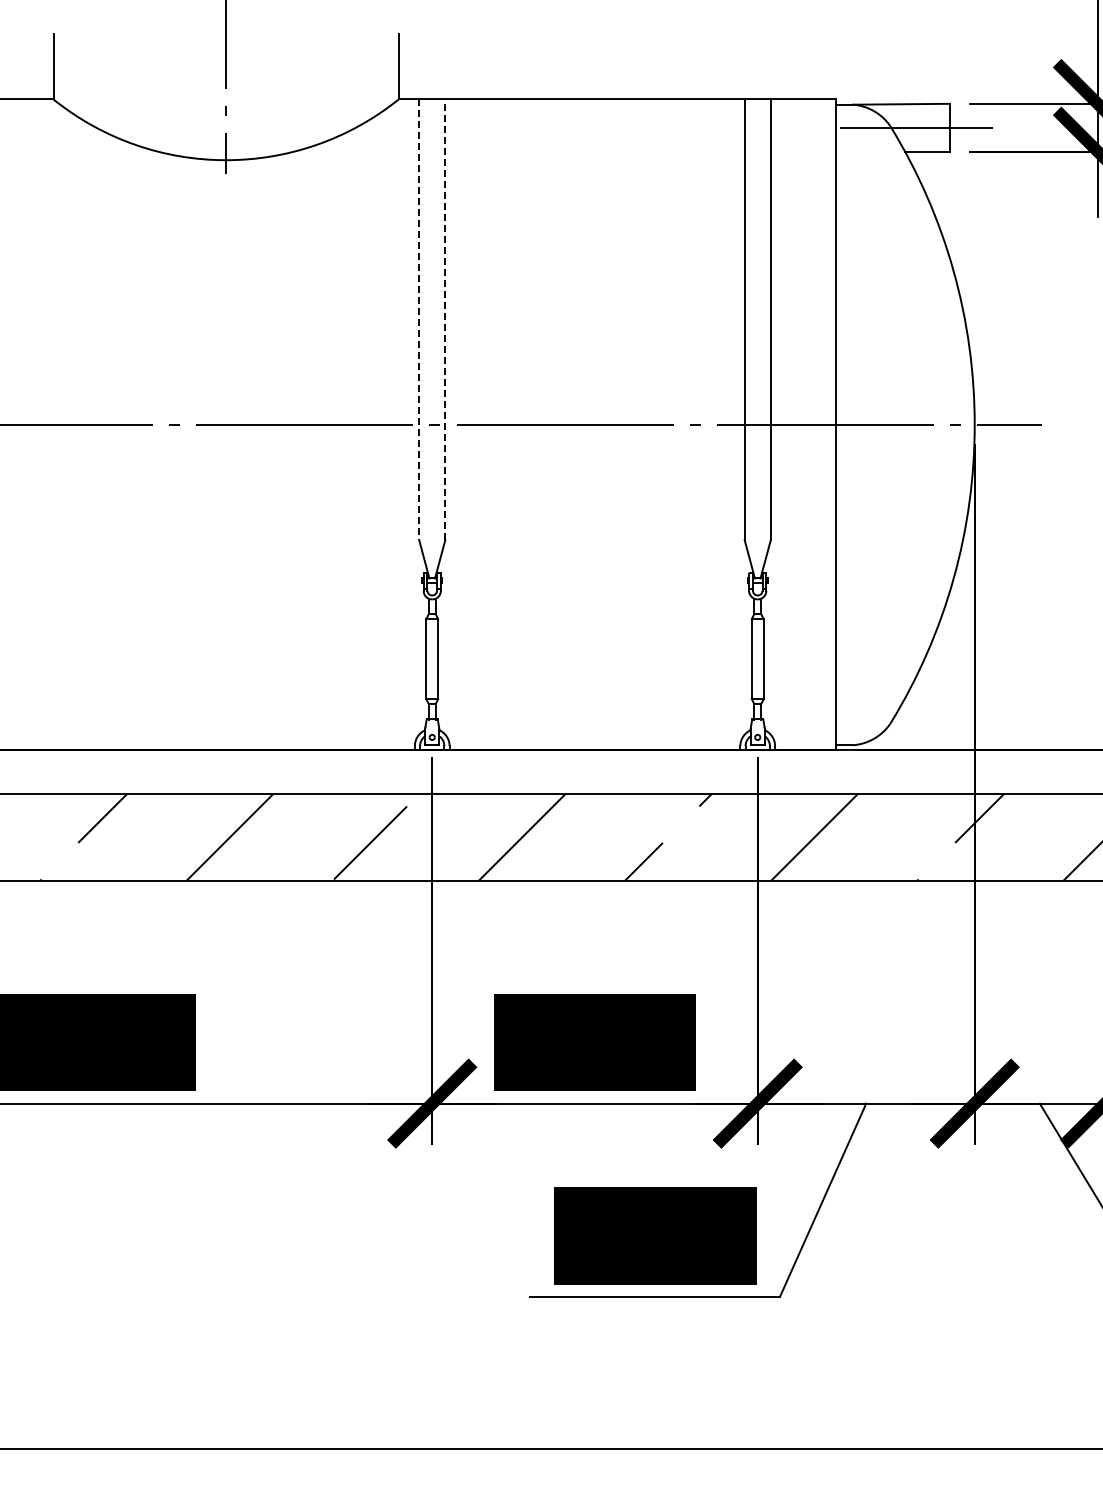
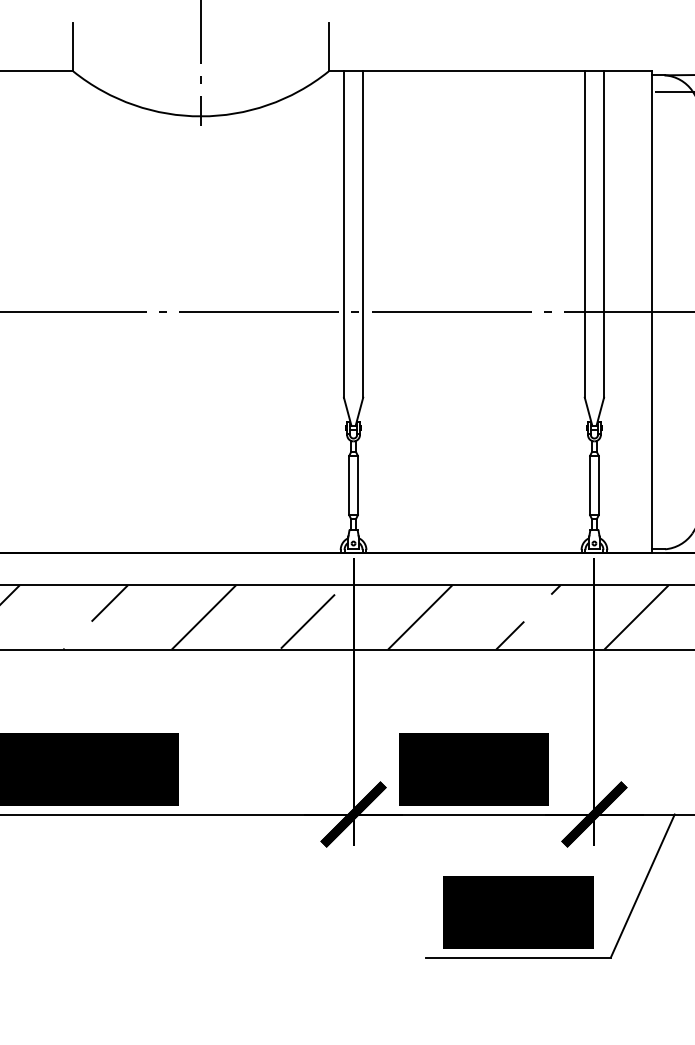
line: (445, 319) -> (363, 234), dashed -> solid
line: (419, 320) -> (344, 235), dashed -> solid

